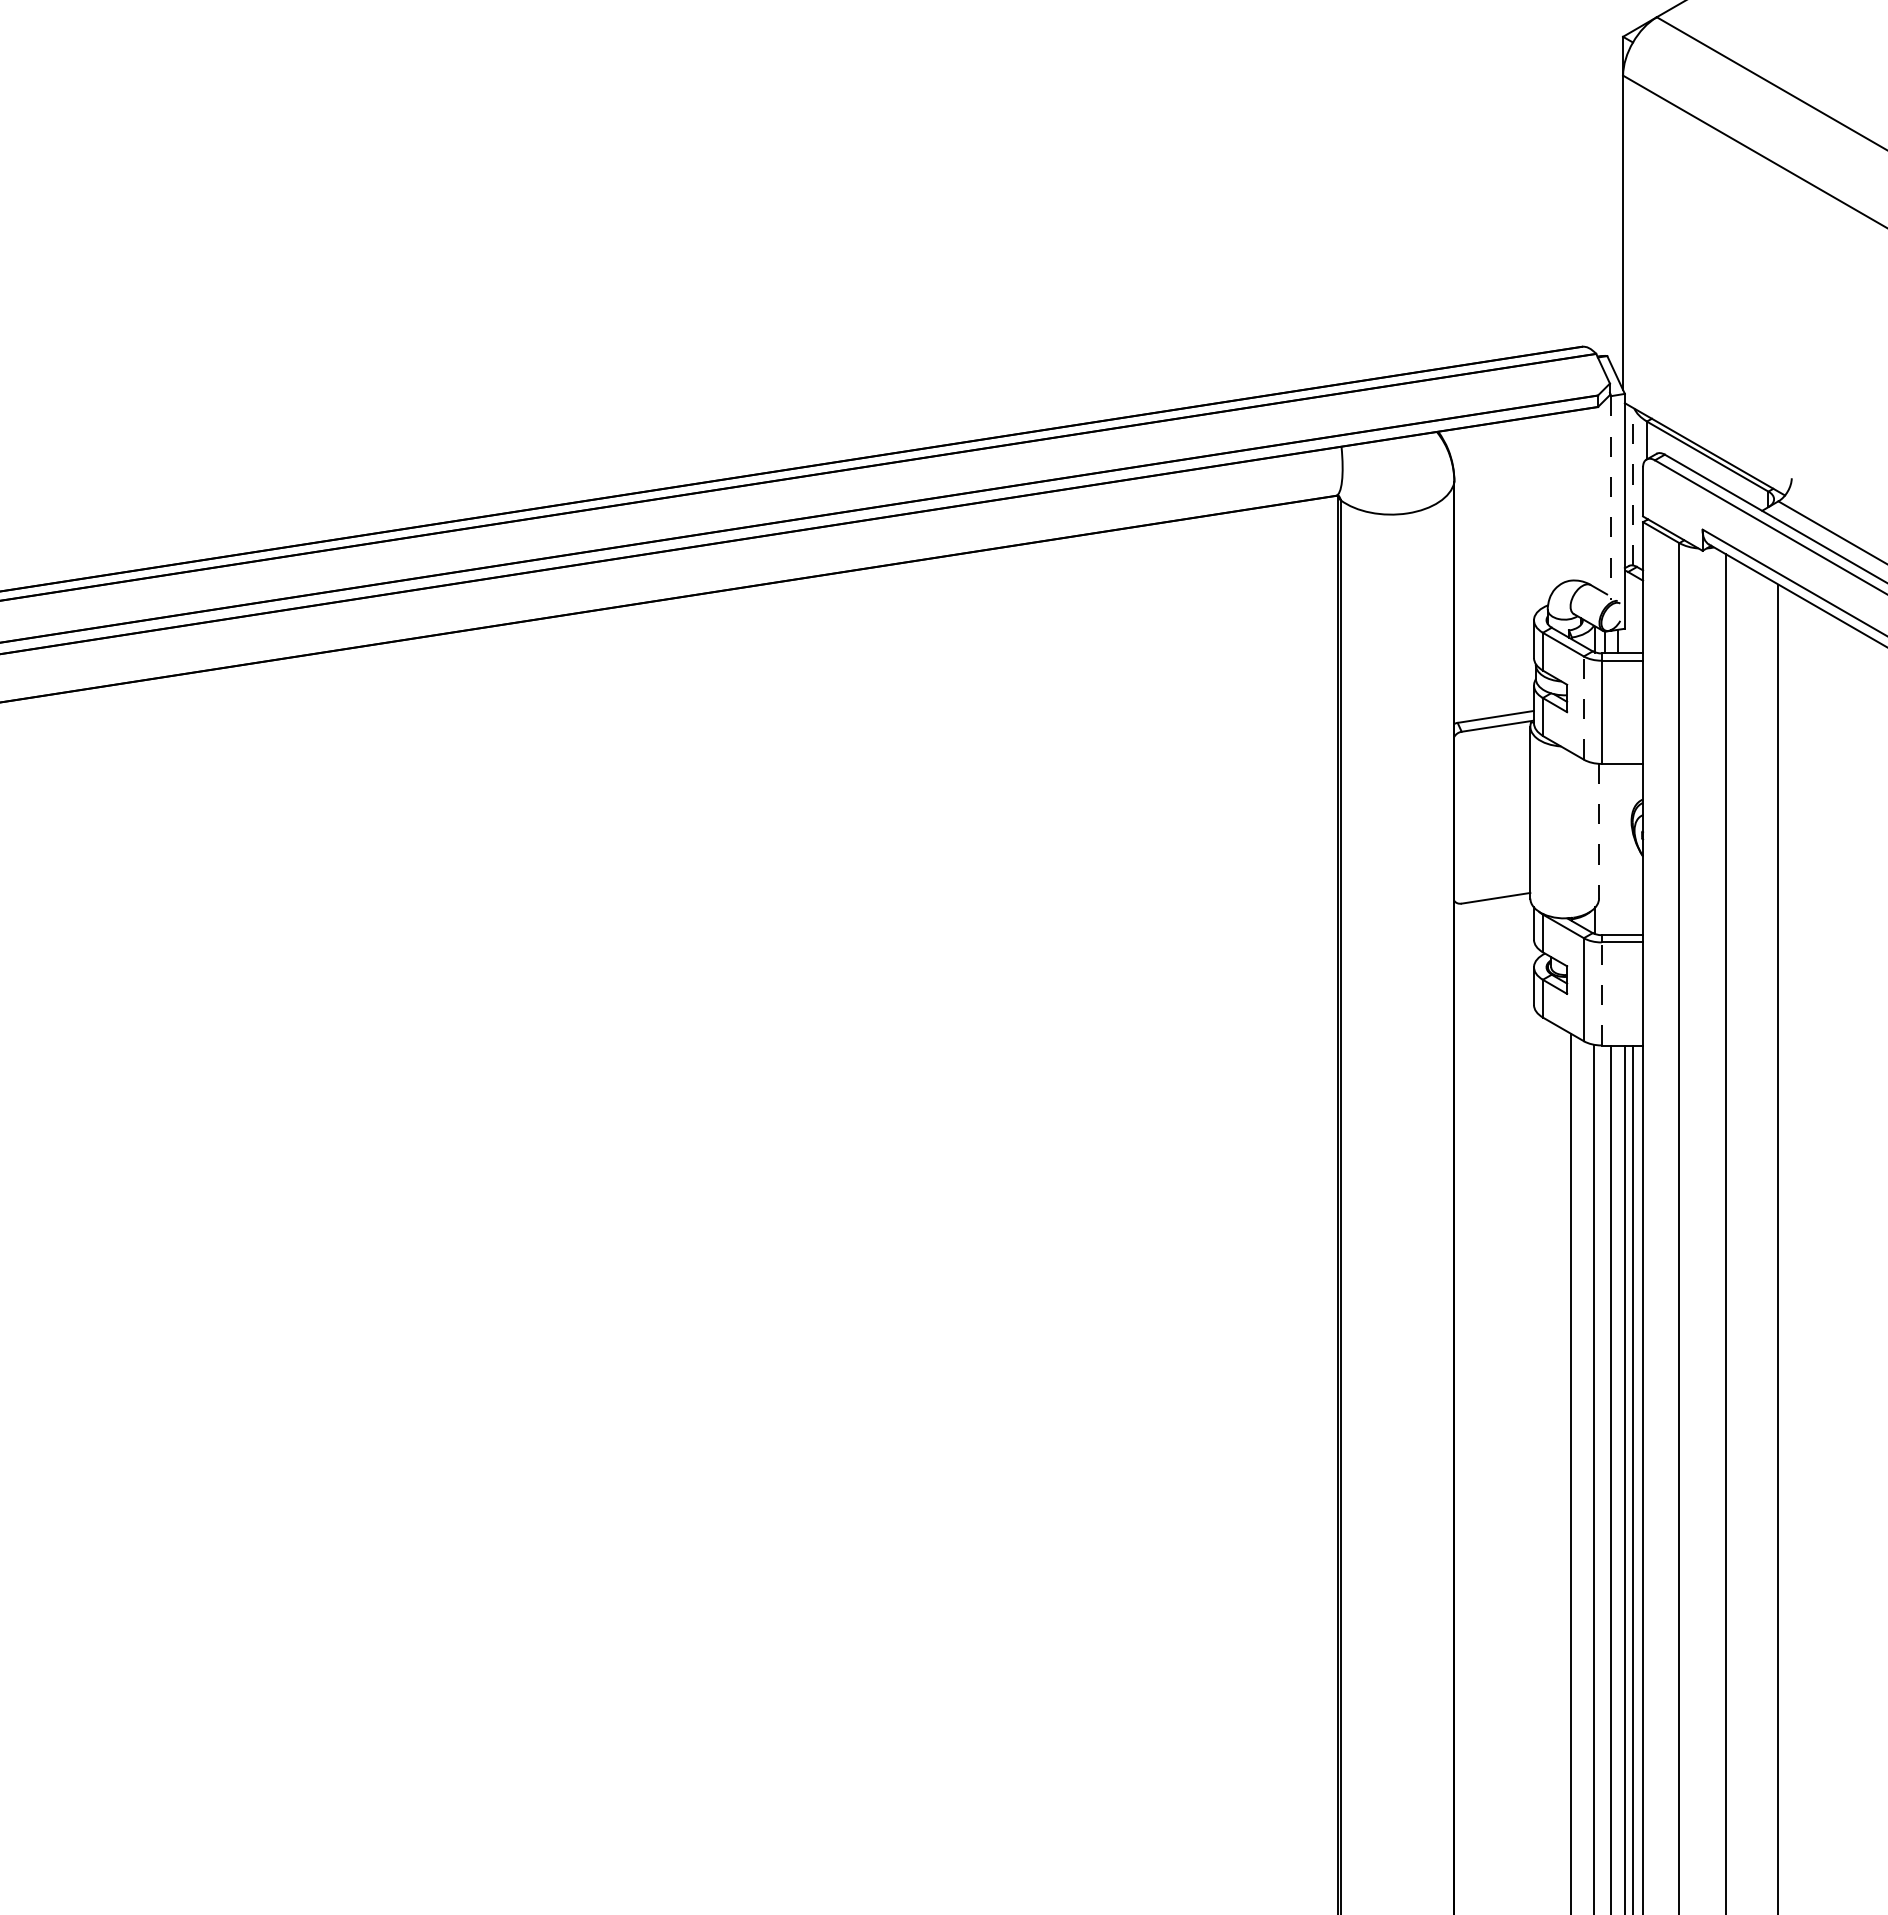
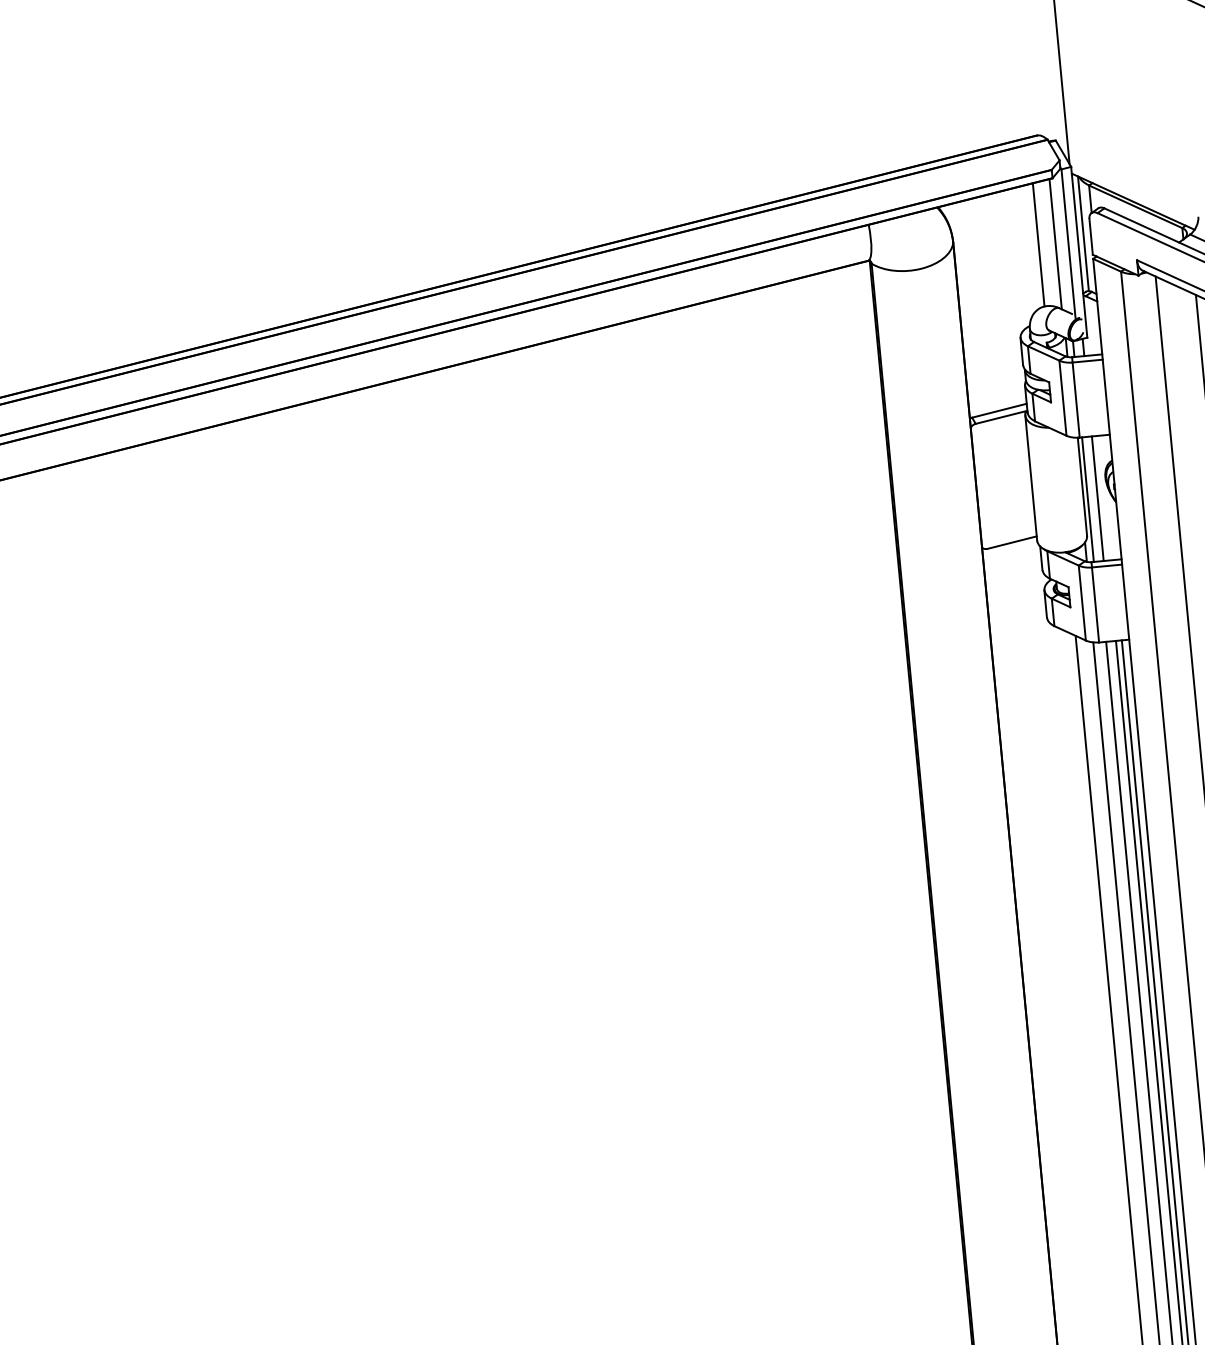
line: (1632, 486) -> (1083, 233), dashed -> solid
line: (1570, 495) -> (1038, 244), added
line: (1593, 496) -> (1055, 243), added
line: (1611, 498) -> (1068, 243), dashed -> solid
line: (1583, 708) -> (1062, 398), dashed -> solid
line: (1599, 831) -> (1082, 486), dashed -> solid
line: (1604, 849) -> (1087, 499), added
line: (1618, 849) -> (1097, 498), added
line: (1601, 994) -> (1095, 605), dashed -> solid

